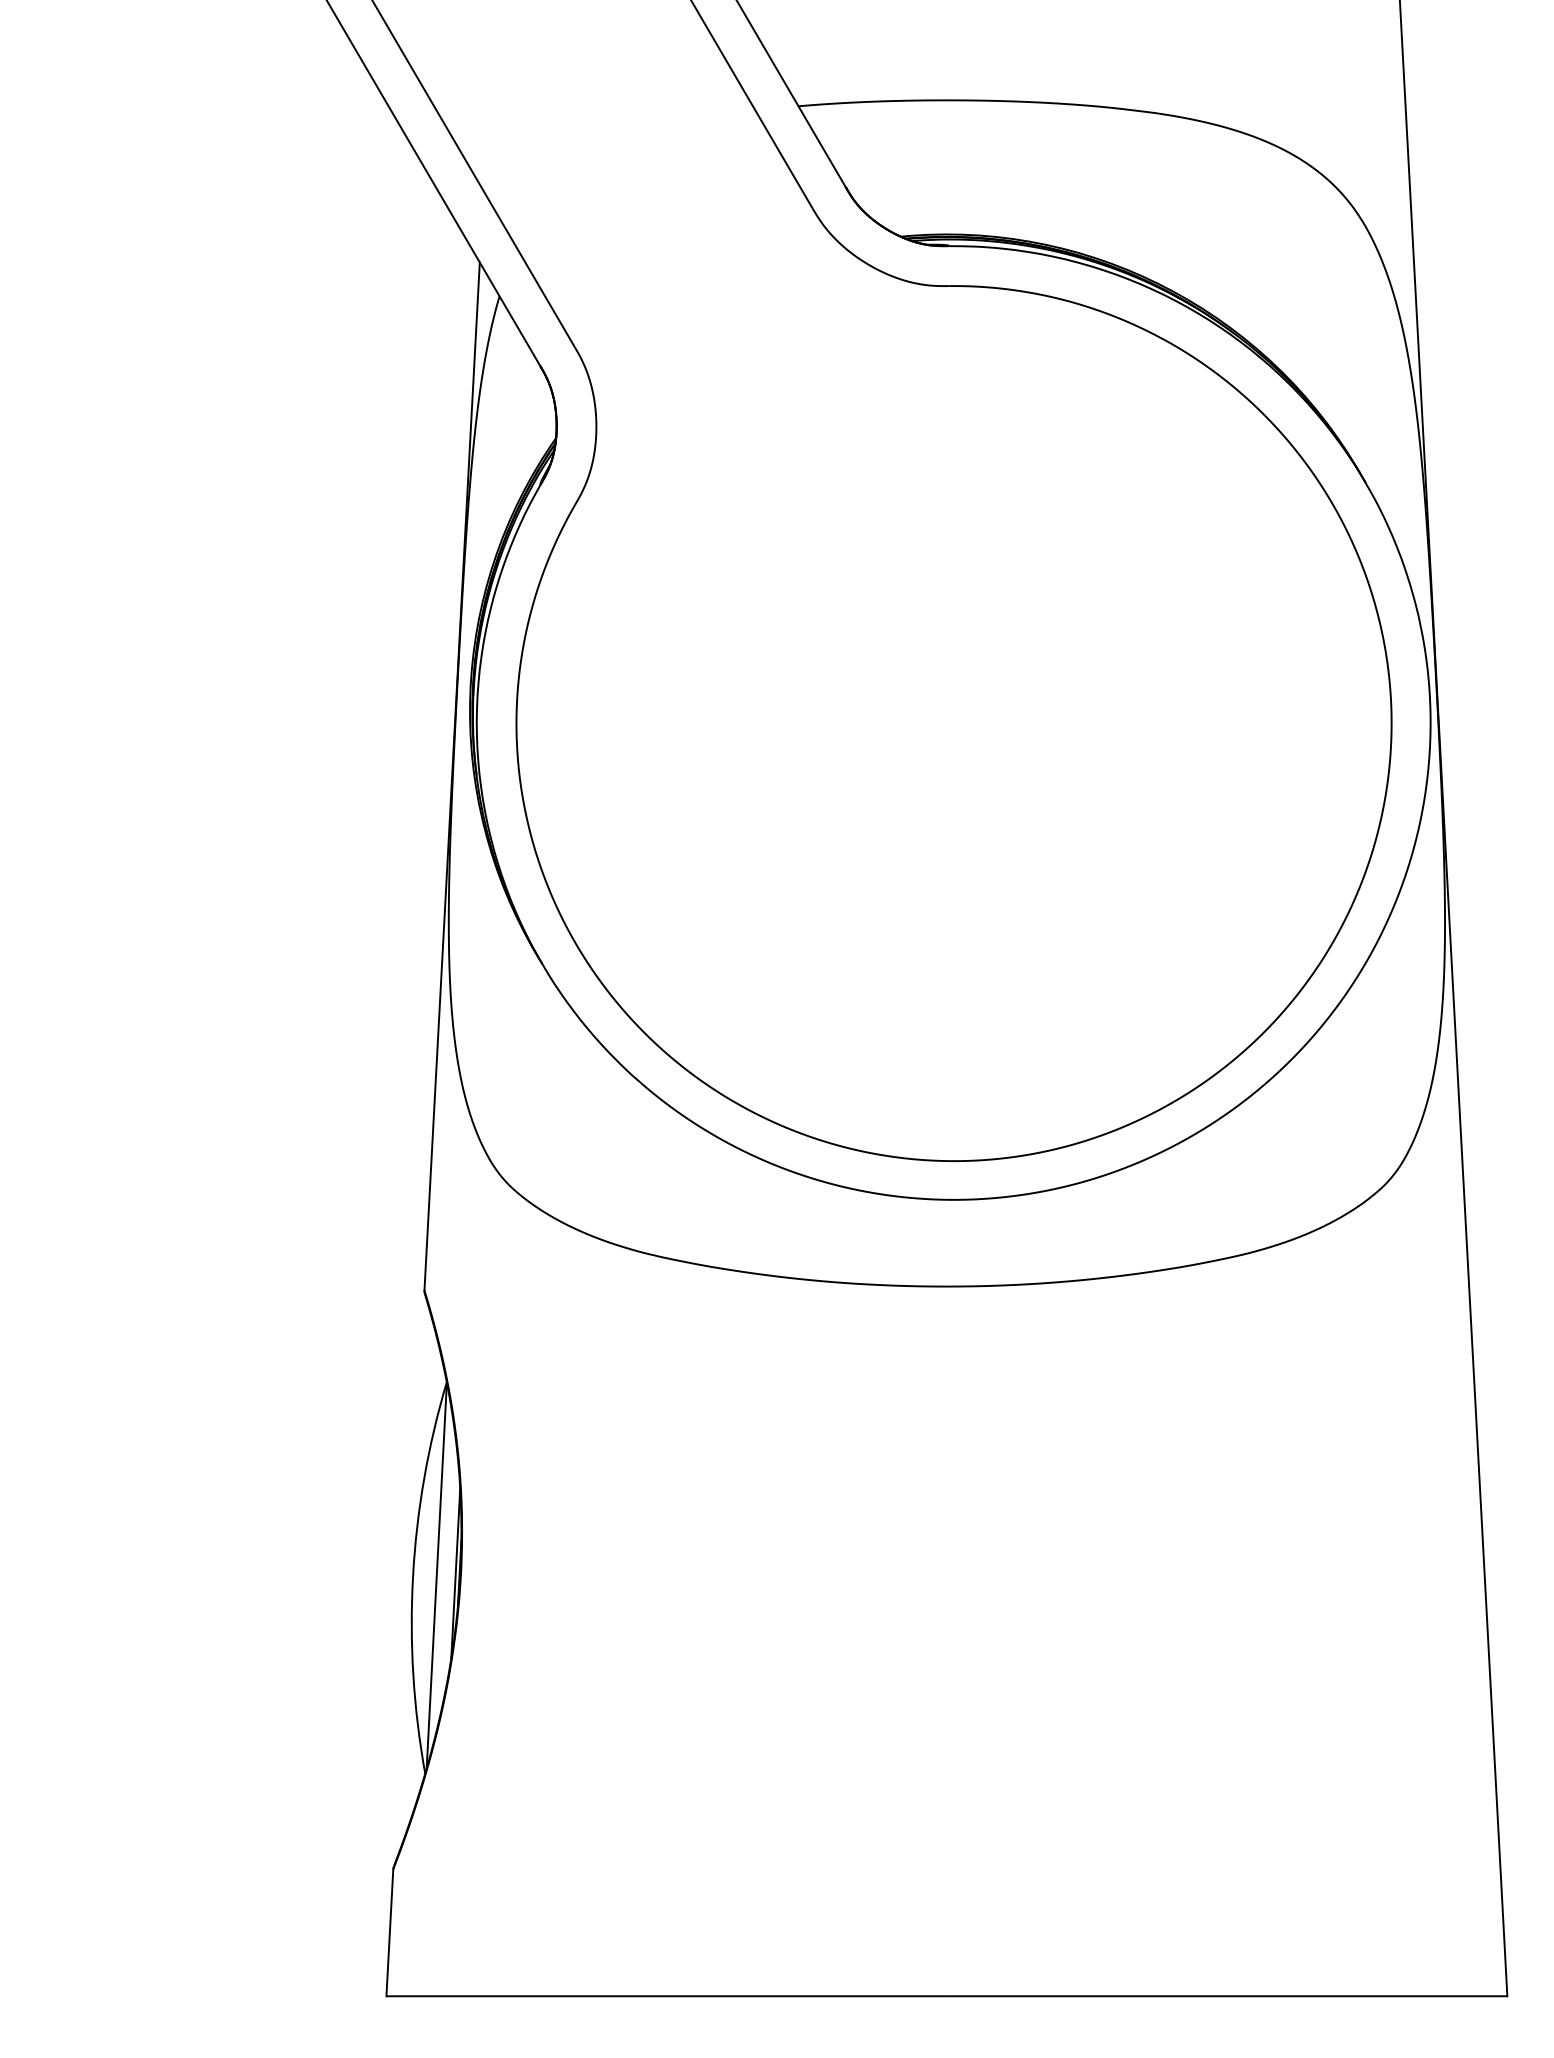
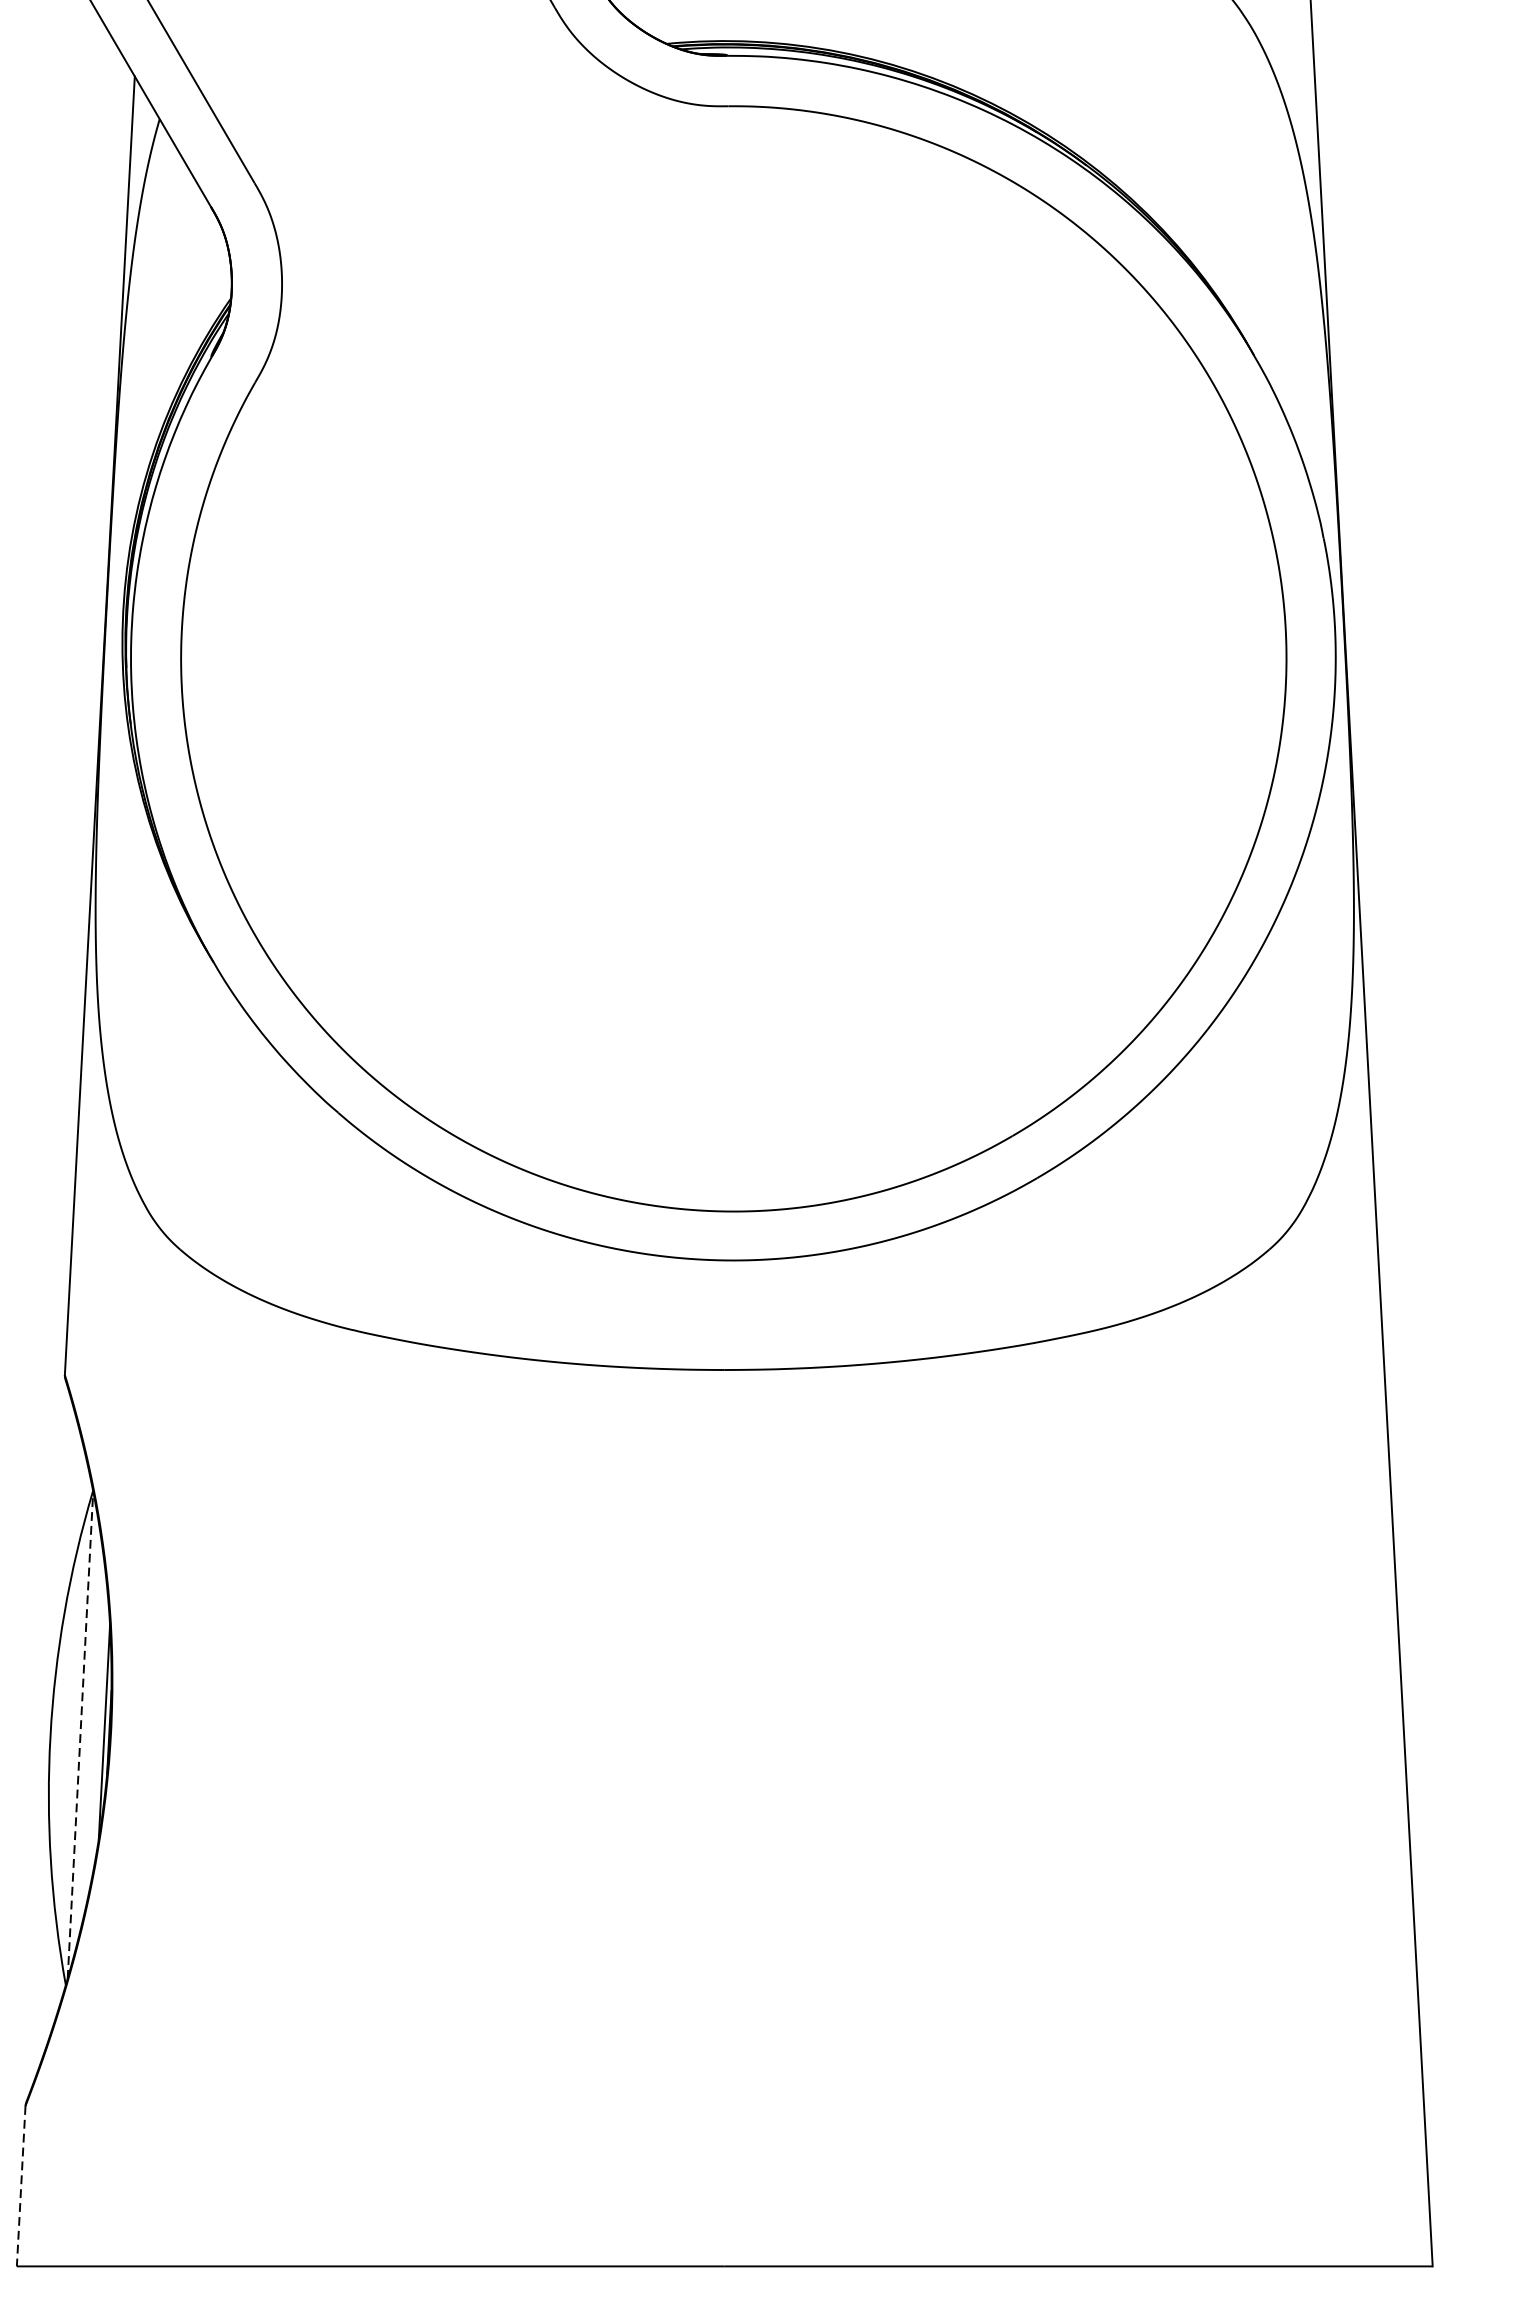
line: (436, 1575) -> (80, 1734), solid -> dashed
line: (389, 1932) -> (20, 2185), solid -> dashed

